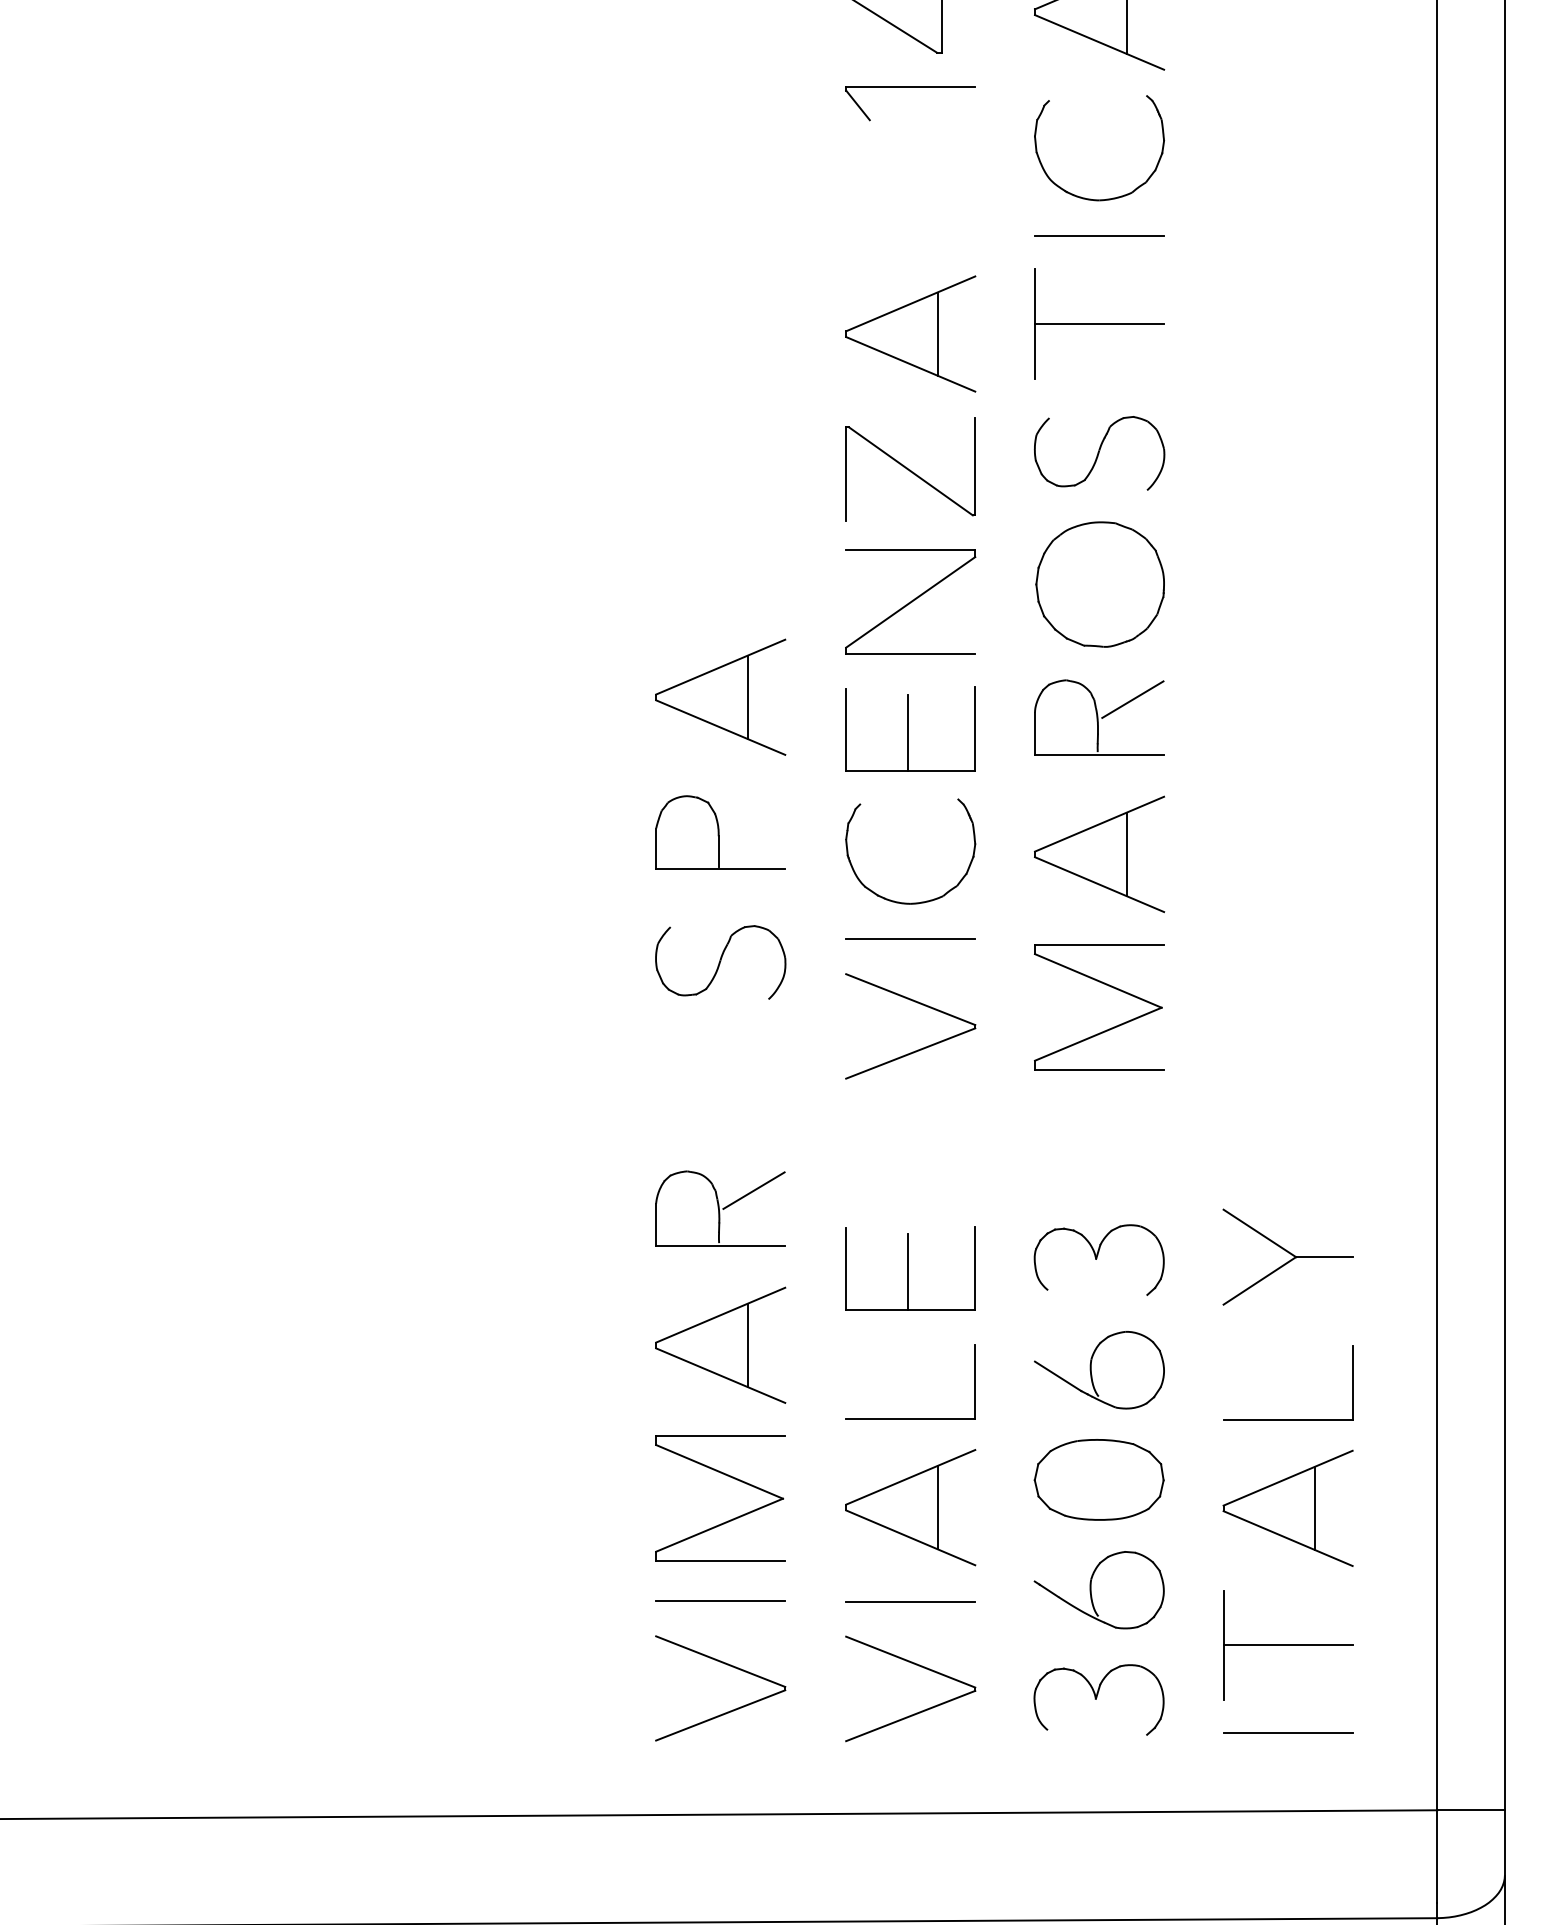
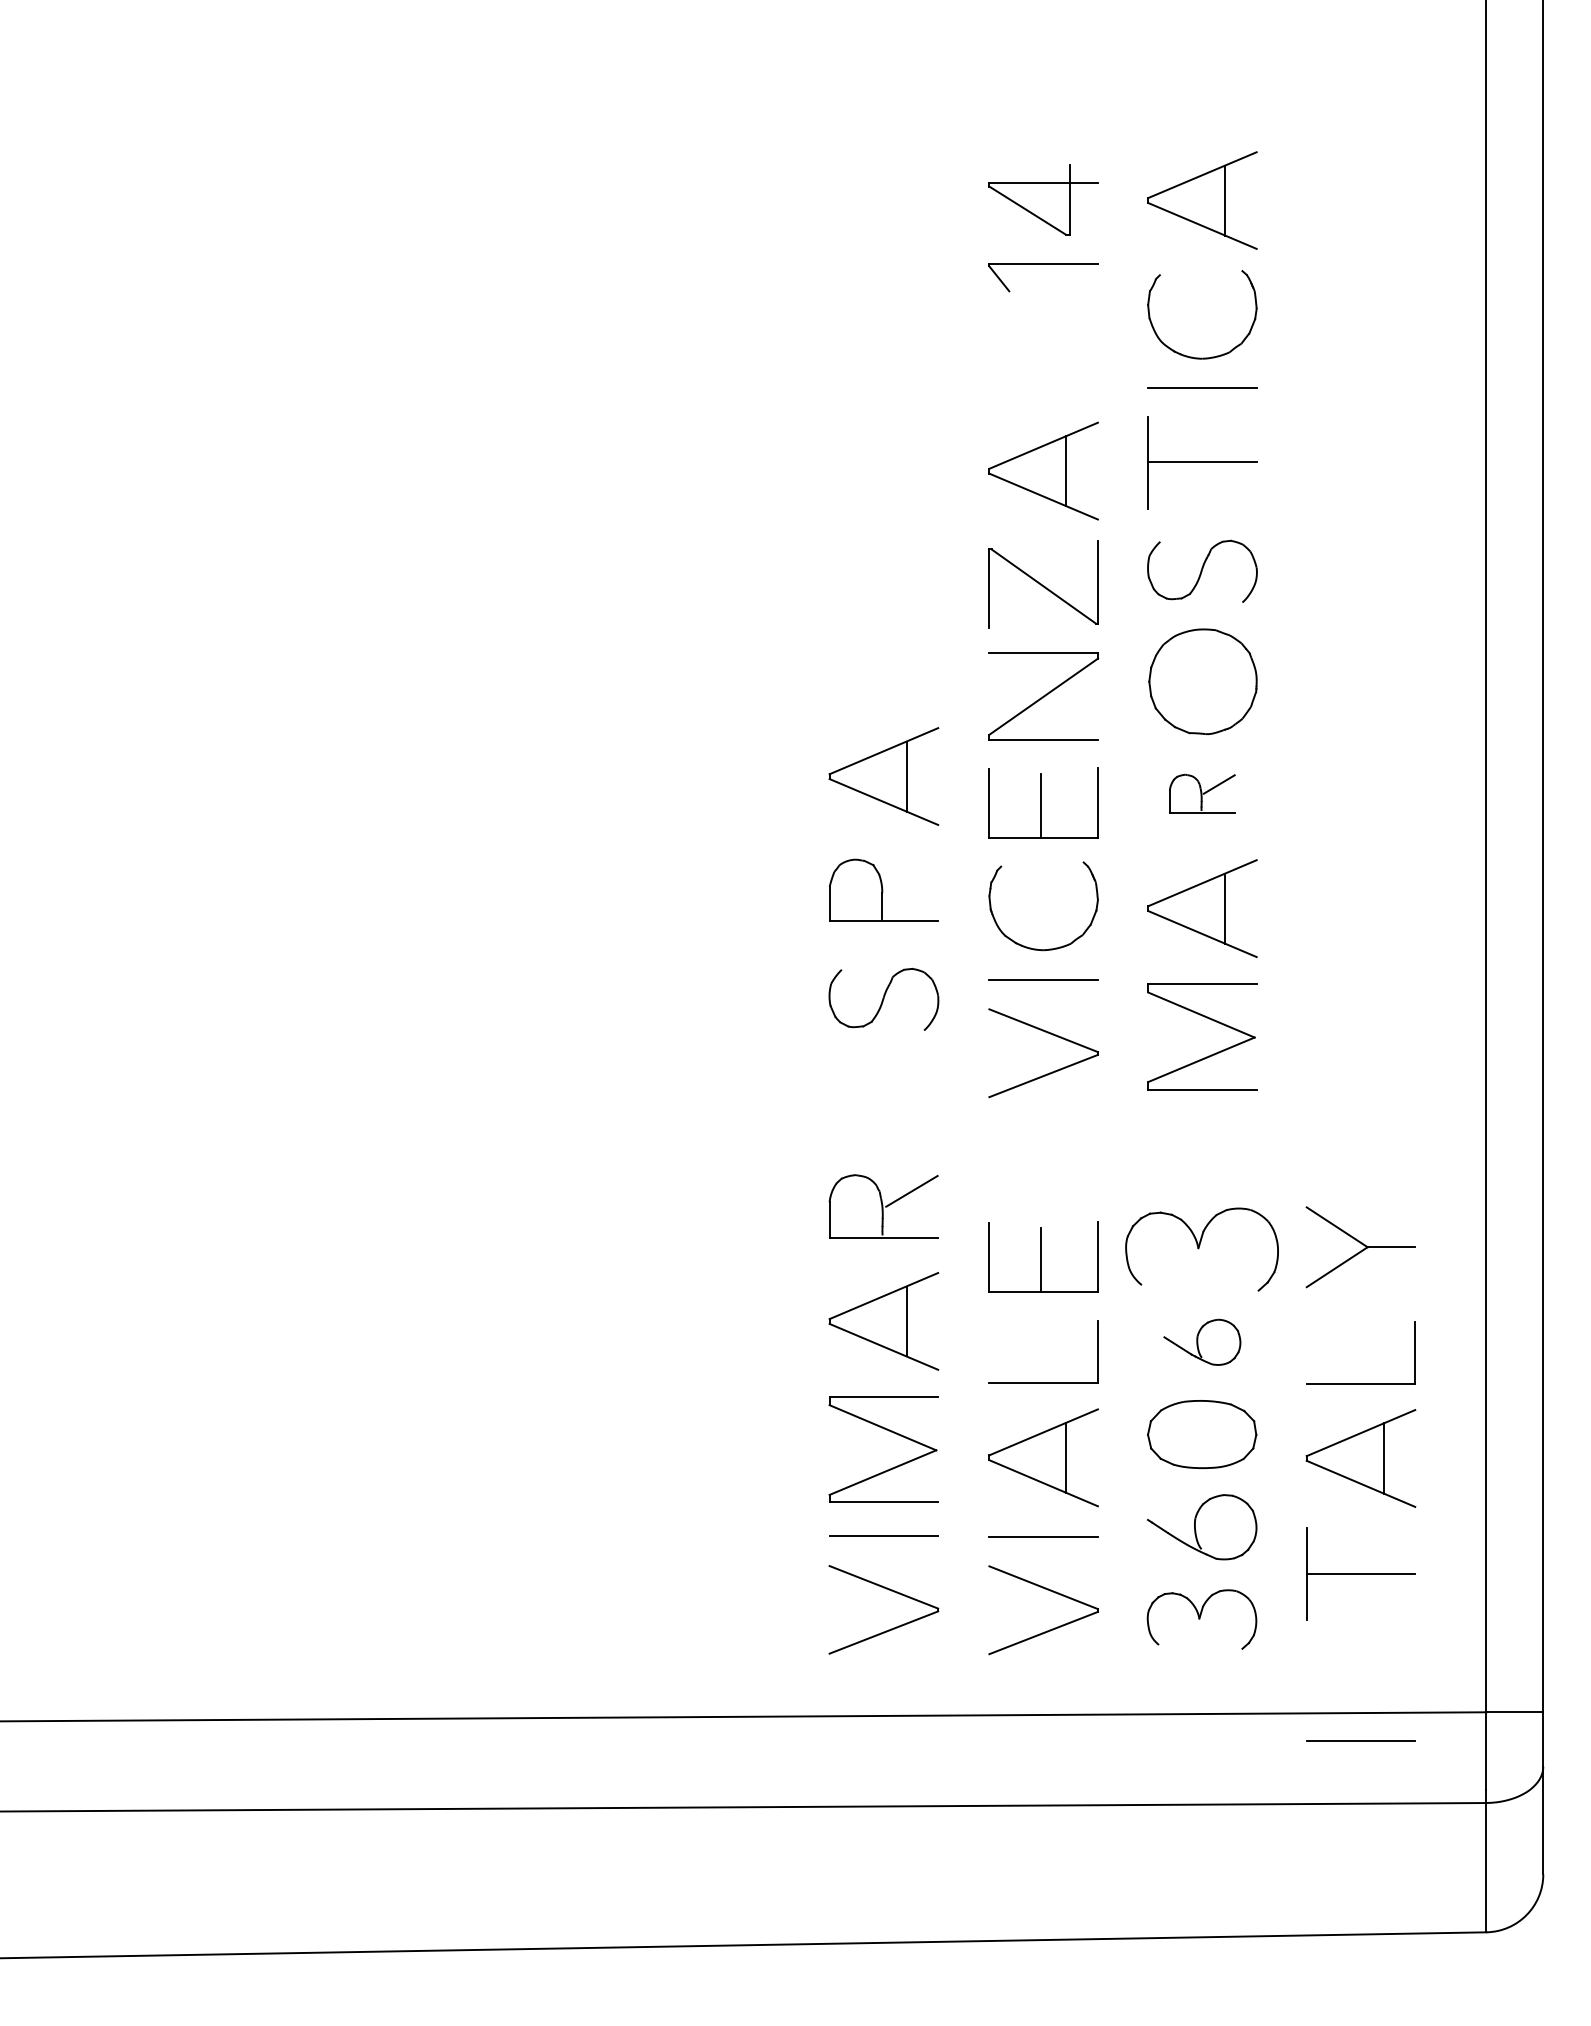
part: (1099, 717) -> (1202, 793), size x0.6
part: (1099, 1259) -> (1202, 1249), size x1.4
part: (1099, 1370) -> (1202, 1342), size x0.7
line: (1287, 1732) -> (1360, 1740), moved

